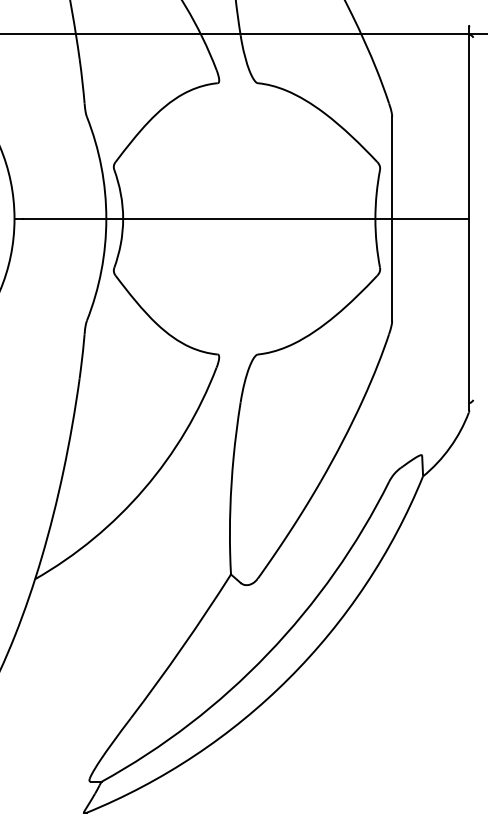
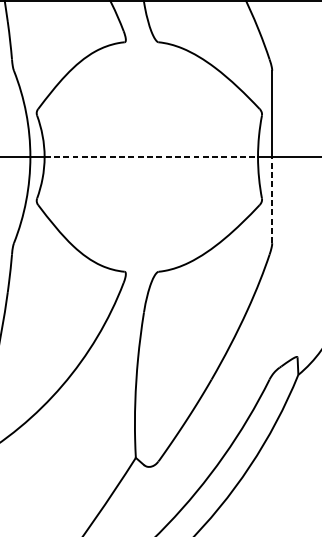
line: (249, 218) -> (151, 156), solid -> dashed
line: (392, 269) -> (272, 199), solid -> dashed

